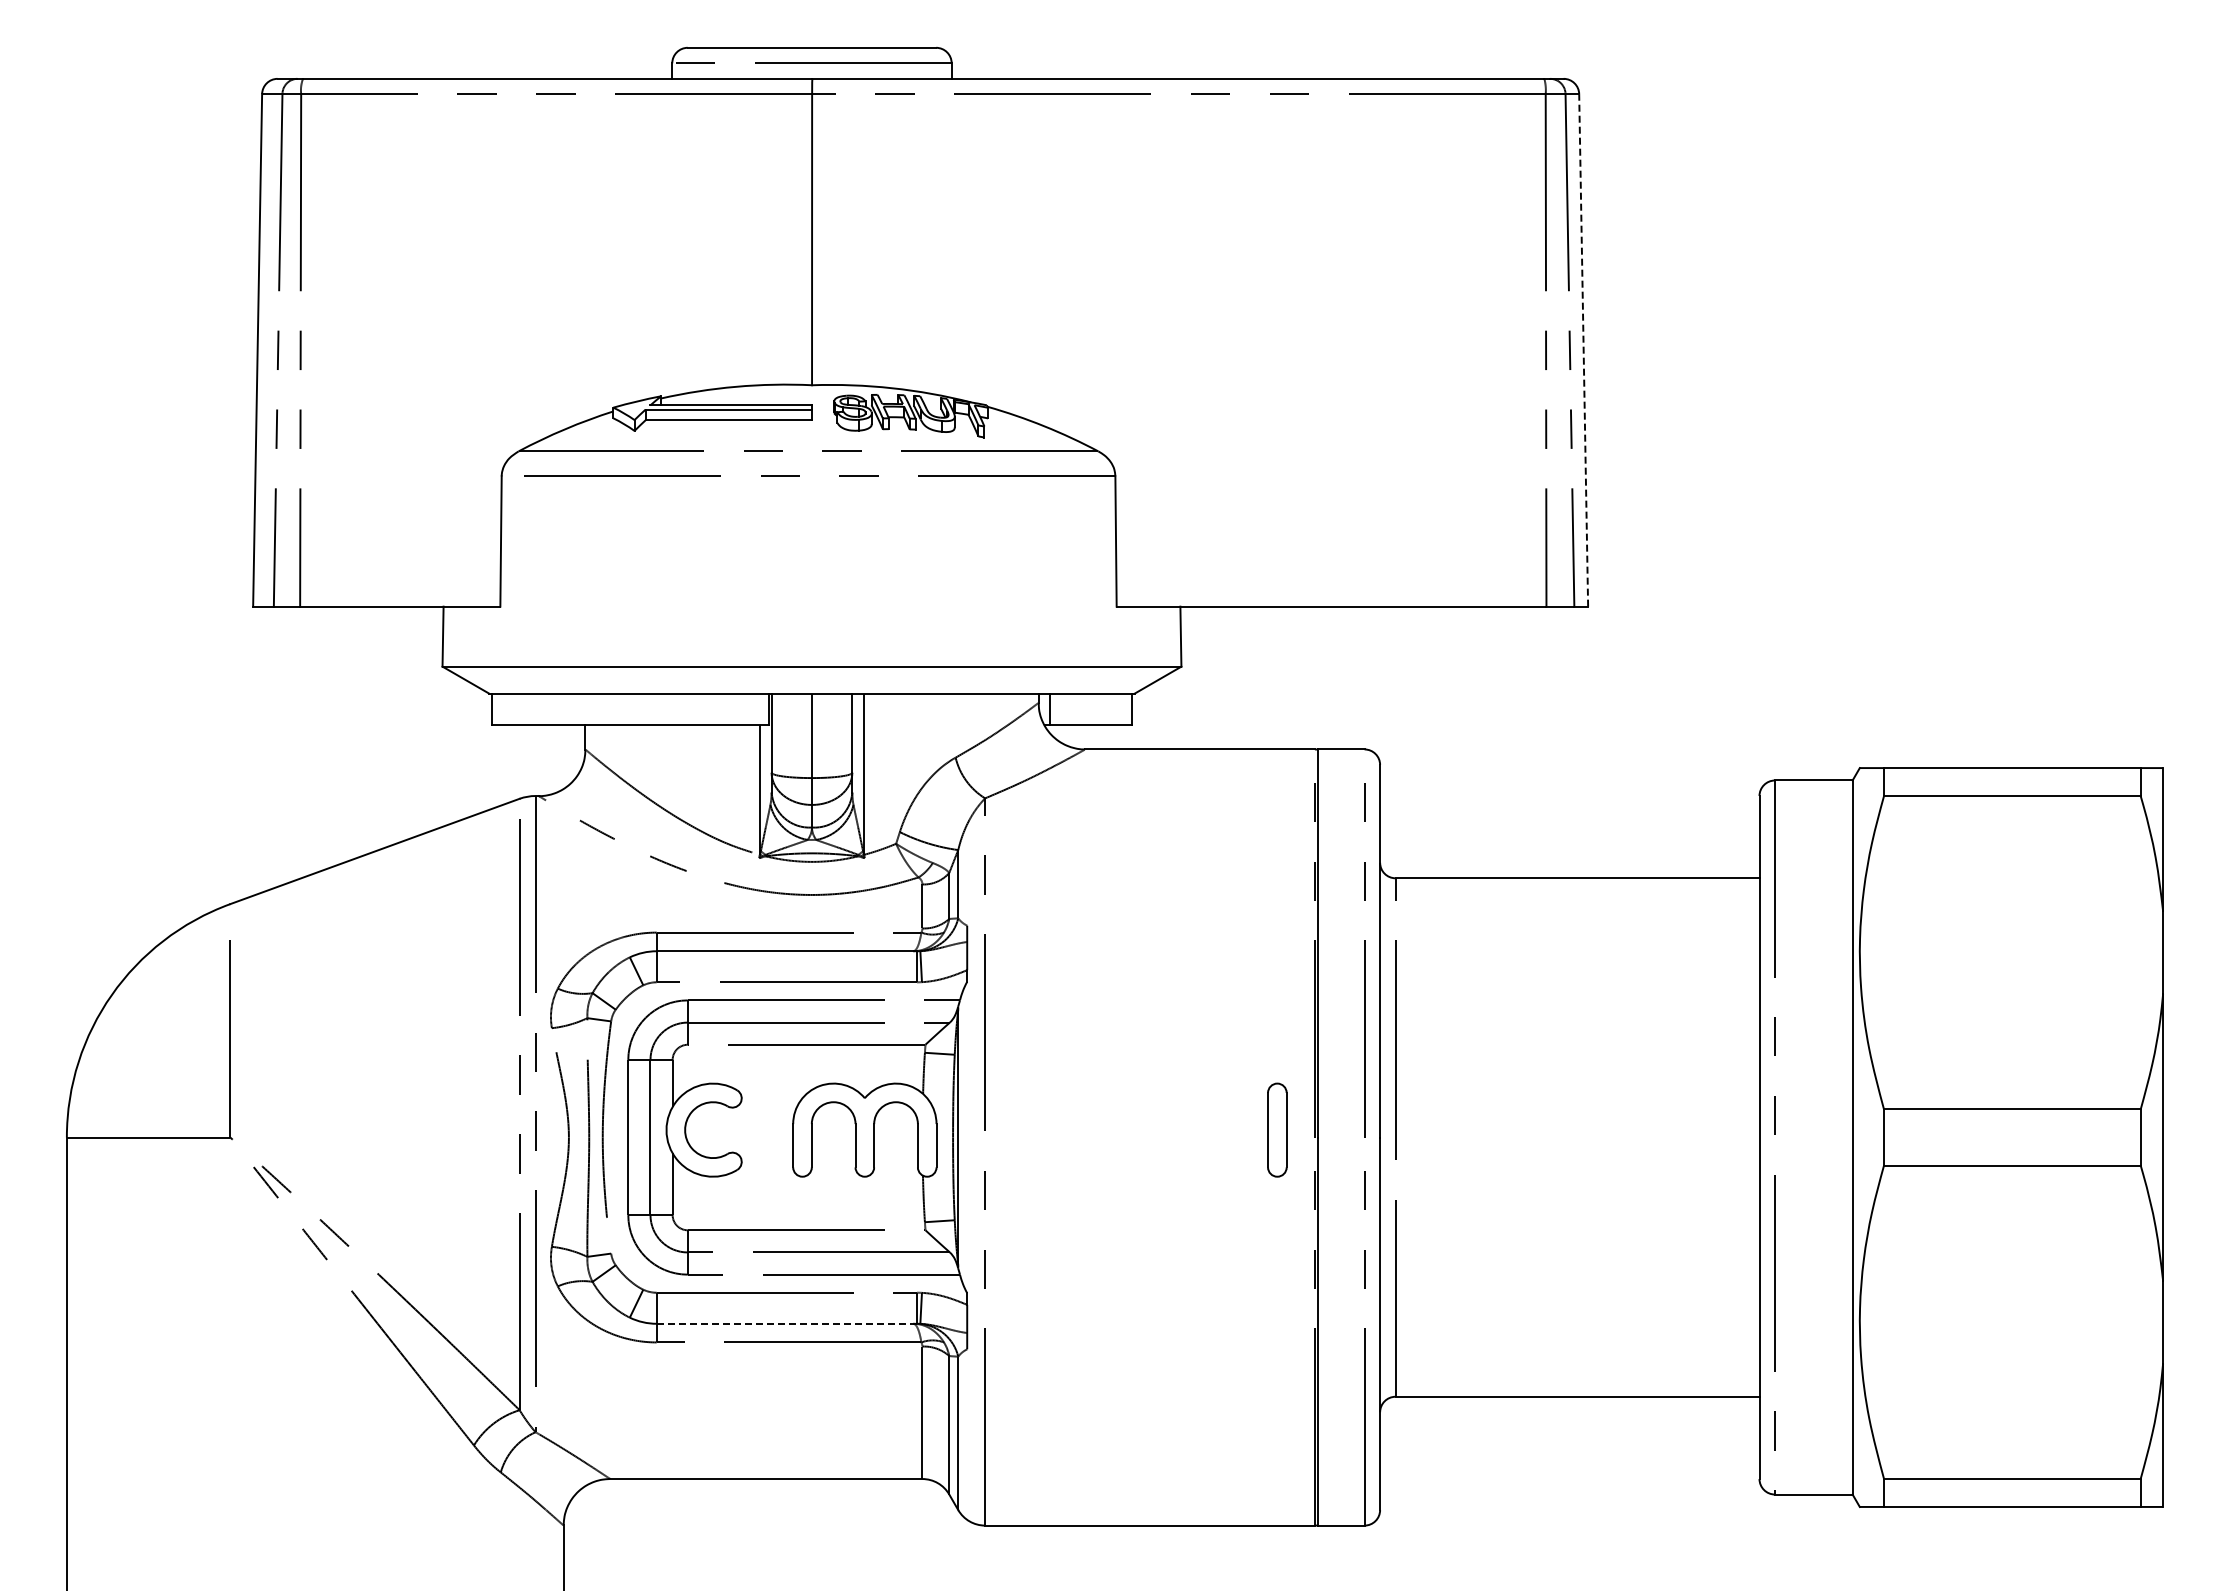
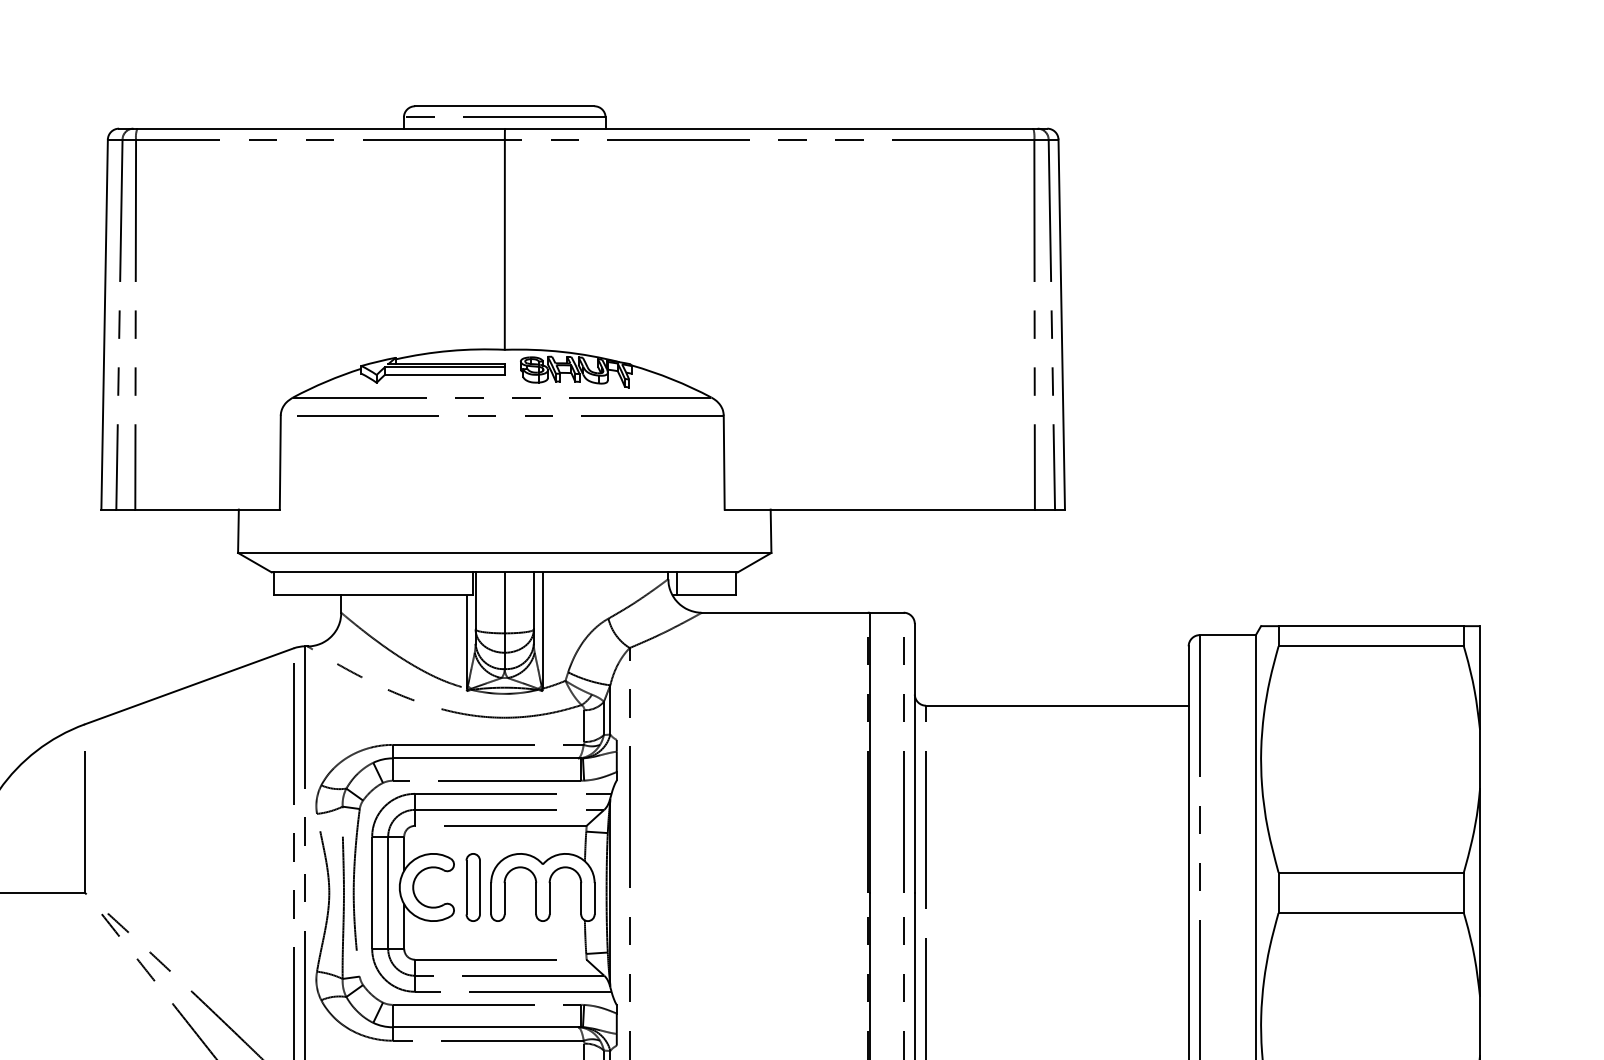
line: (1583, 349) -> (1061, 324), dashed -> solid
part: (1277, 1129) -> (473, 887), moved
line: (786, 1323) -> (486, 1027), dashed -> solid

